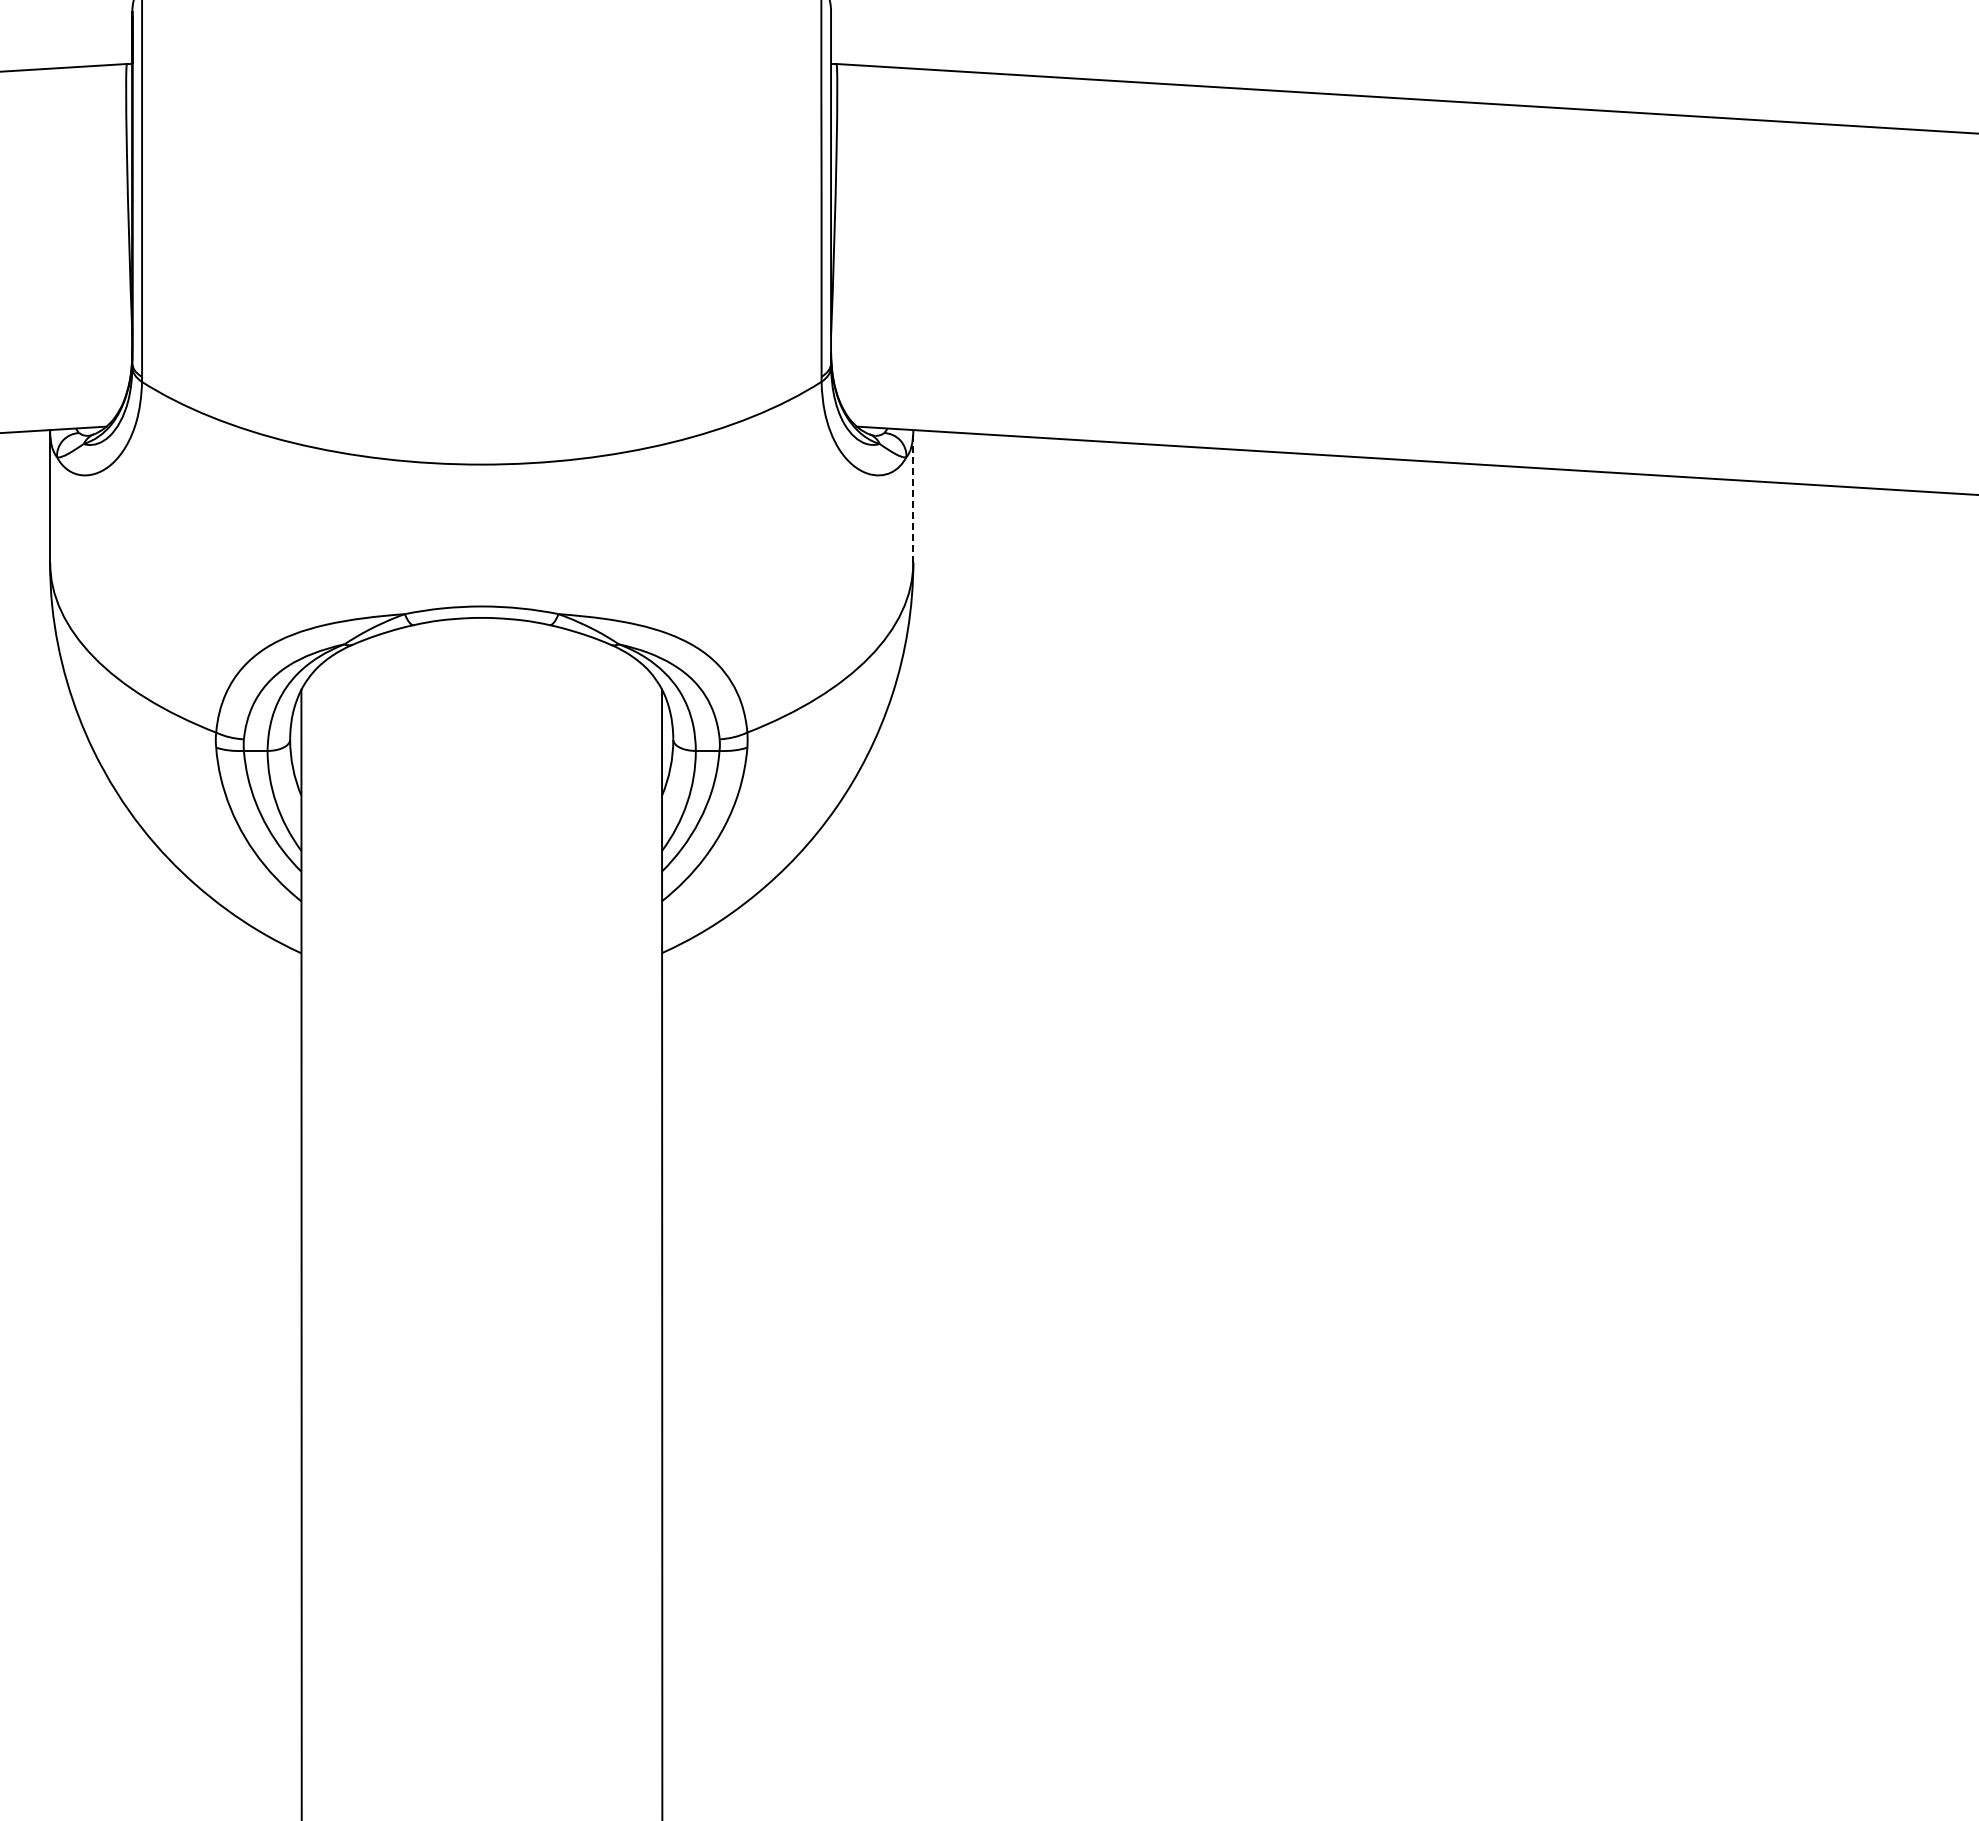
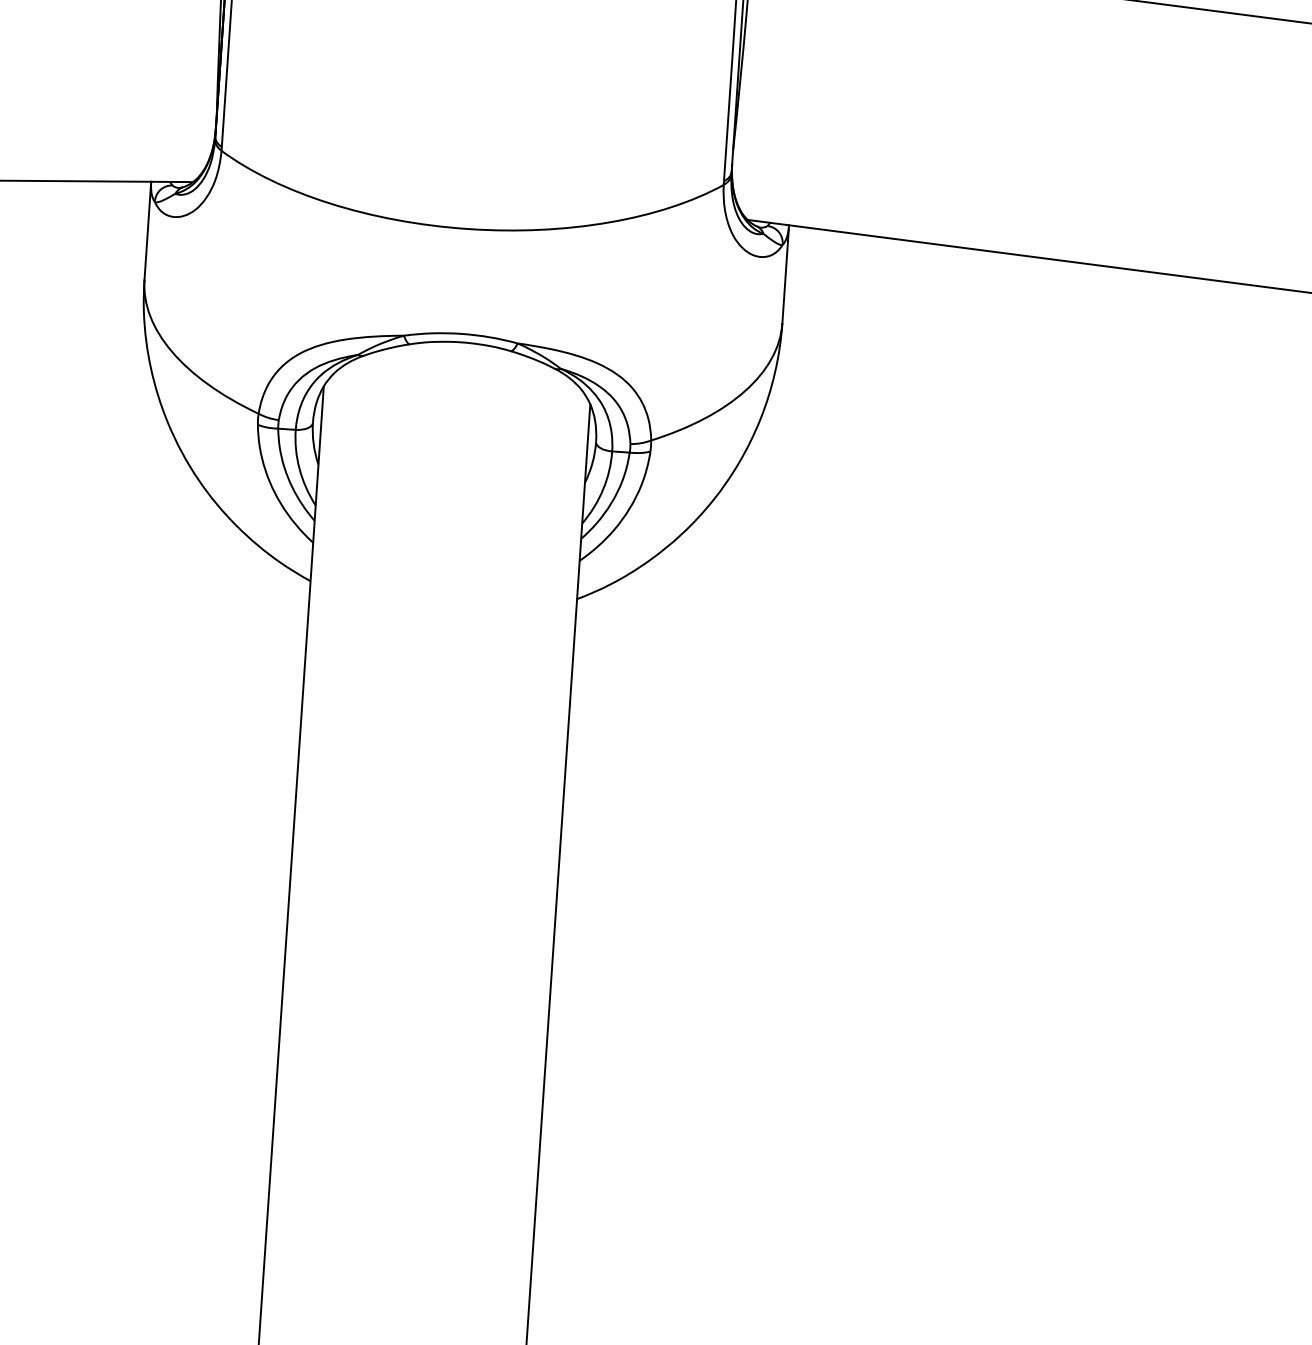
line: (913, 495) -> (785, 273), dashed -> solid

